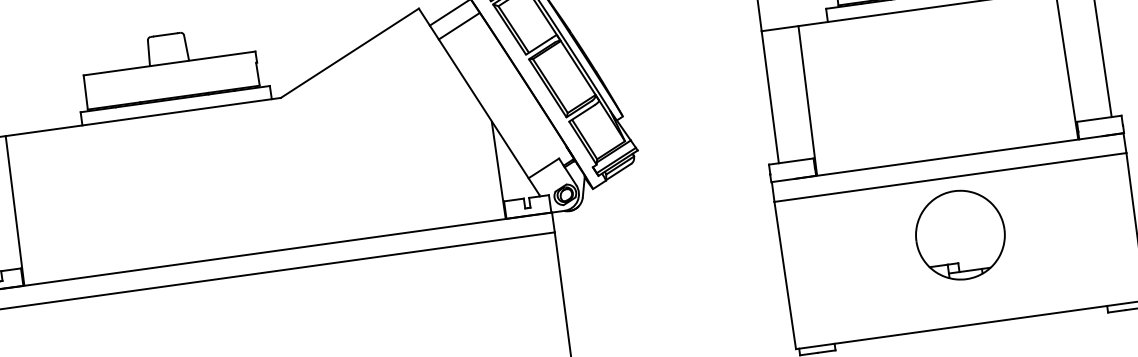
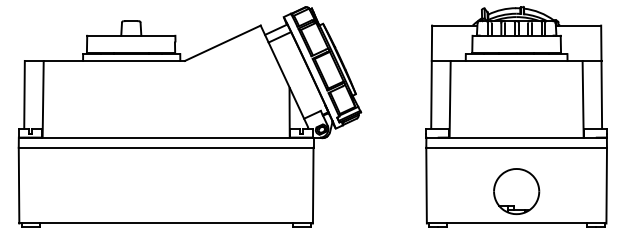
part: (960, 235) -> (516, 191), moved

